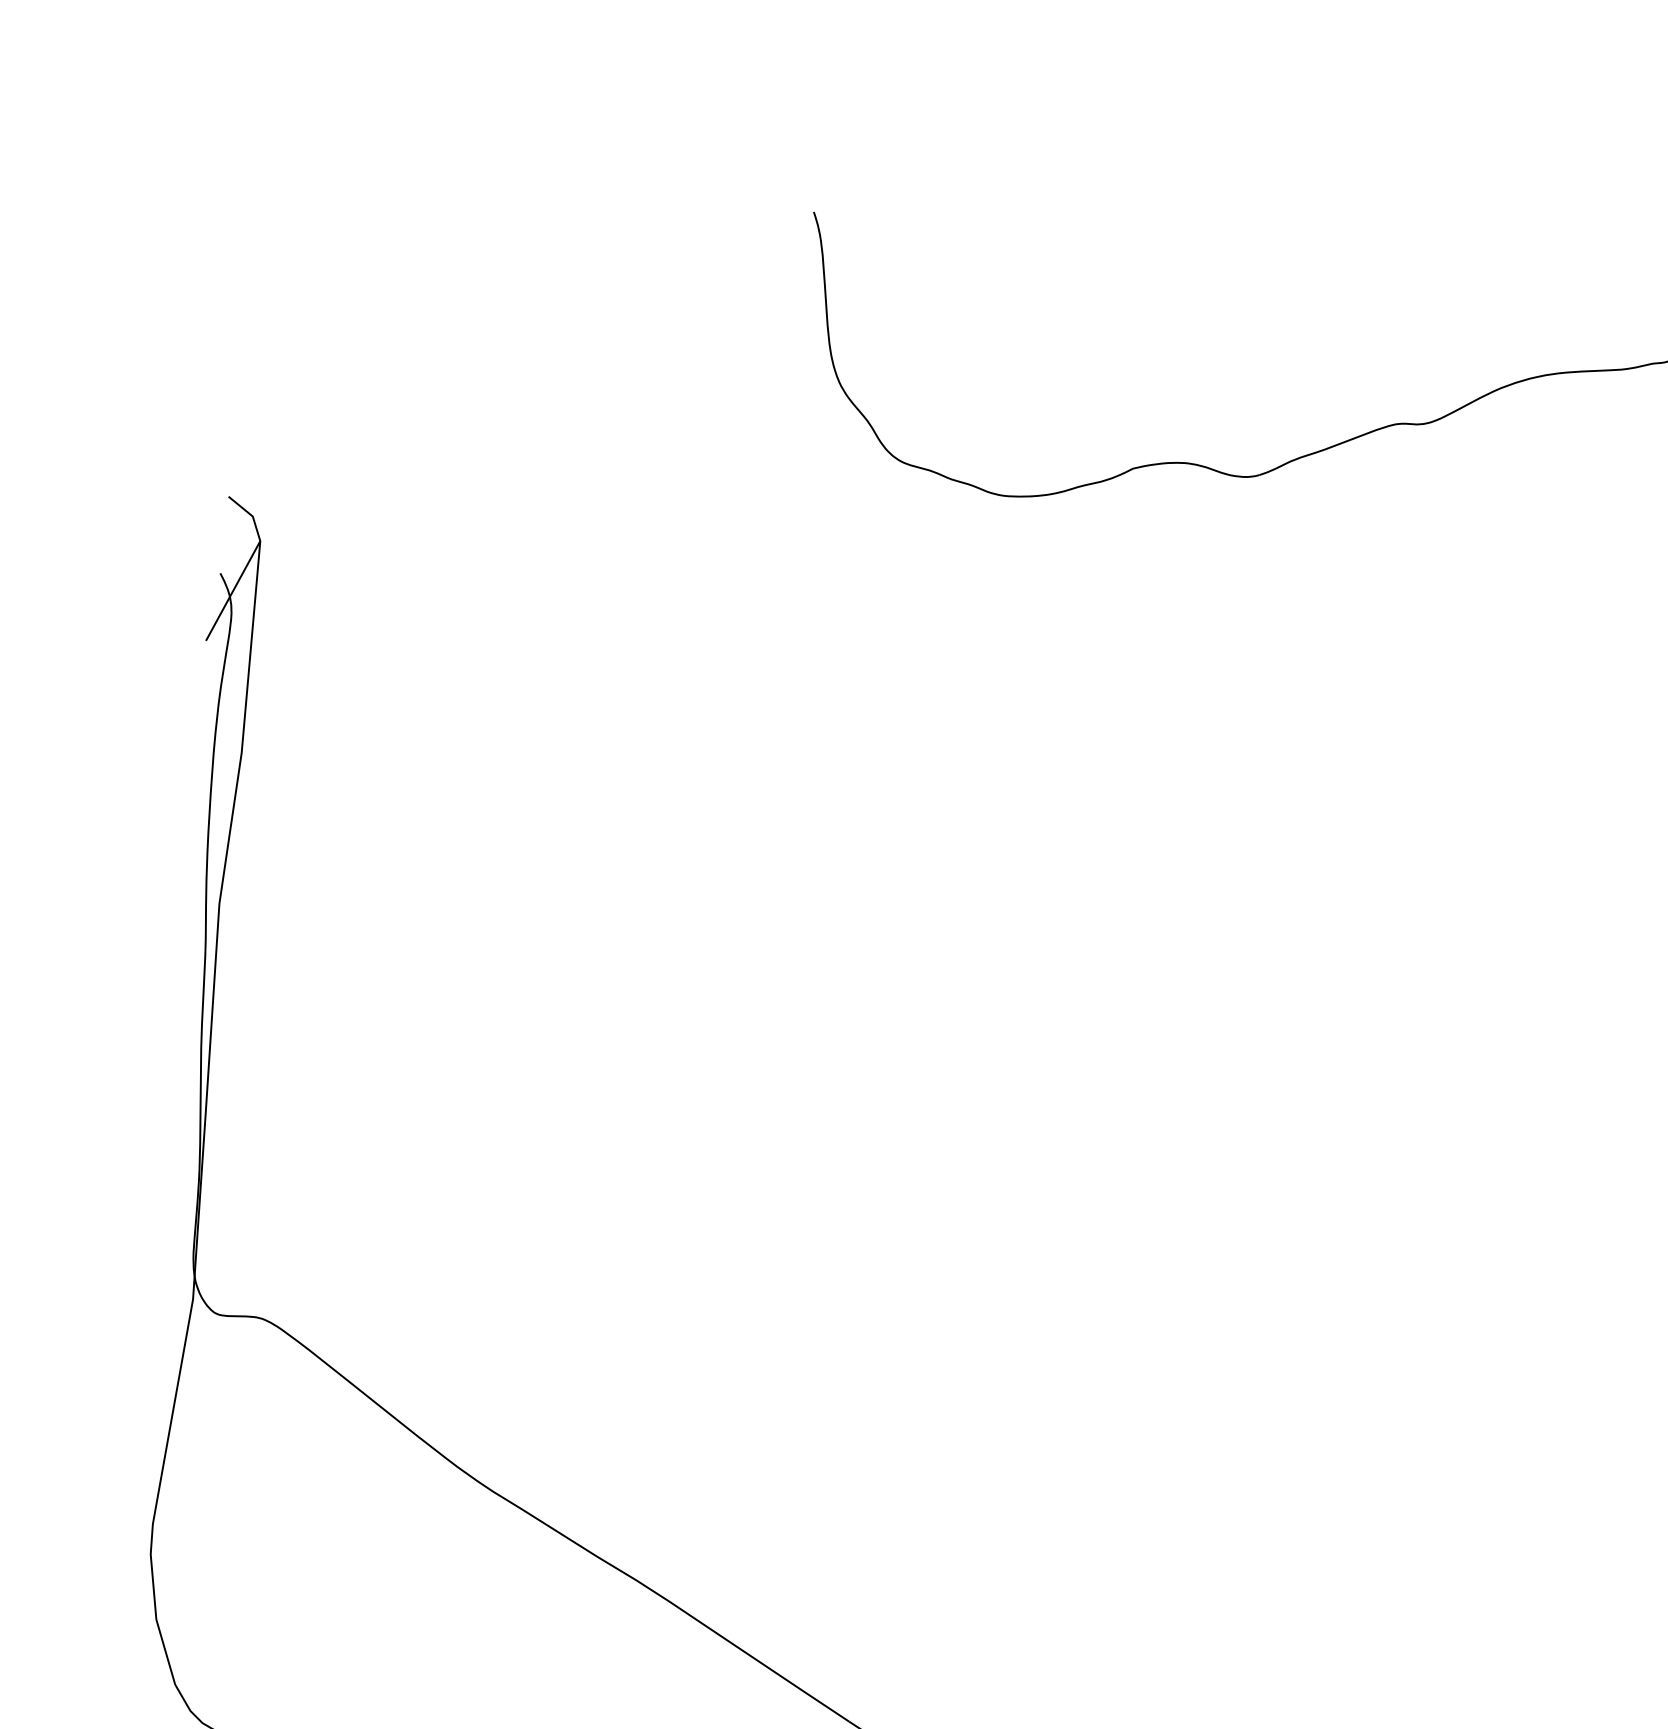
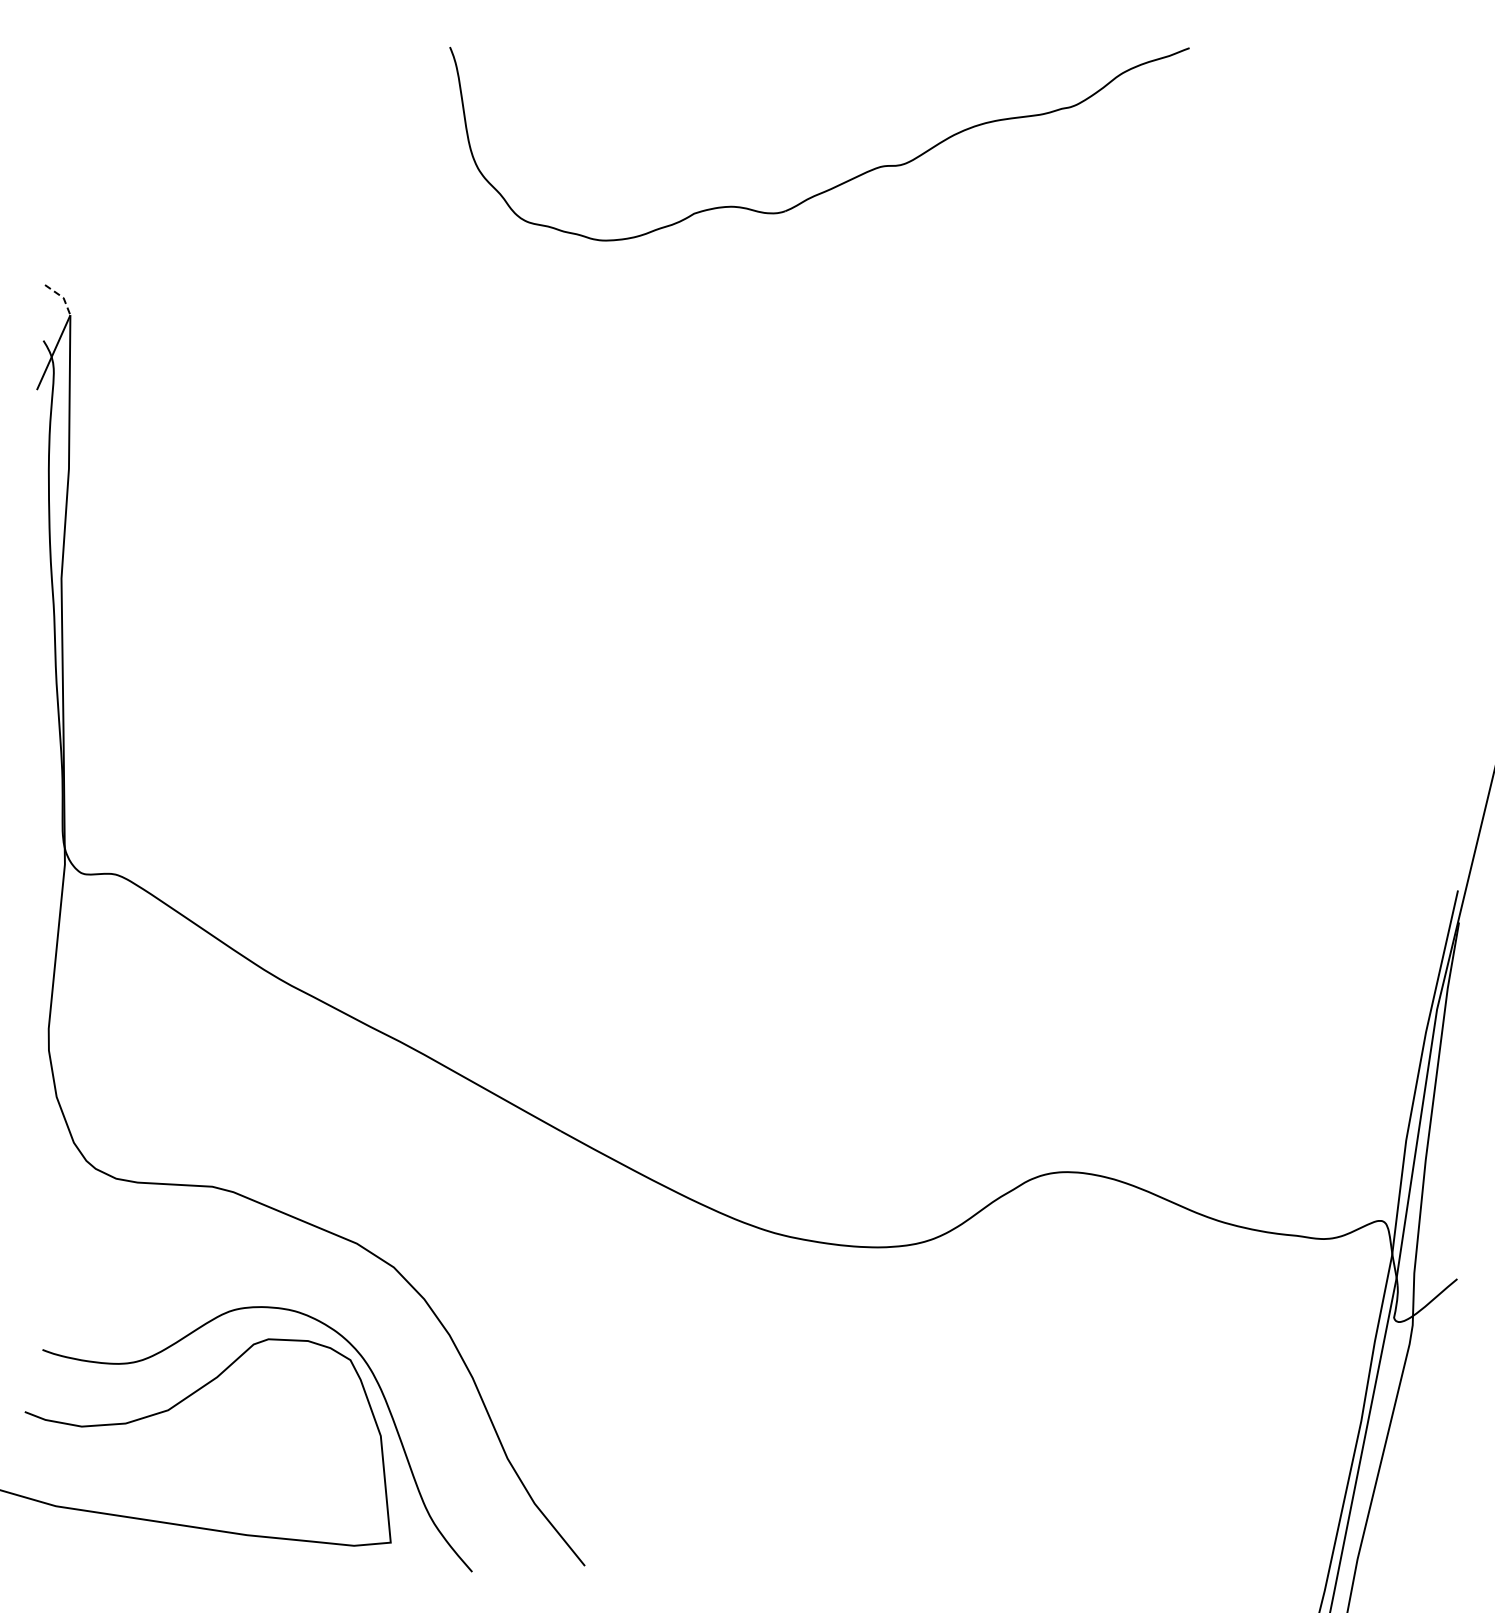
line: (251, 515) -> (62, 297), solid -> dashed

